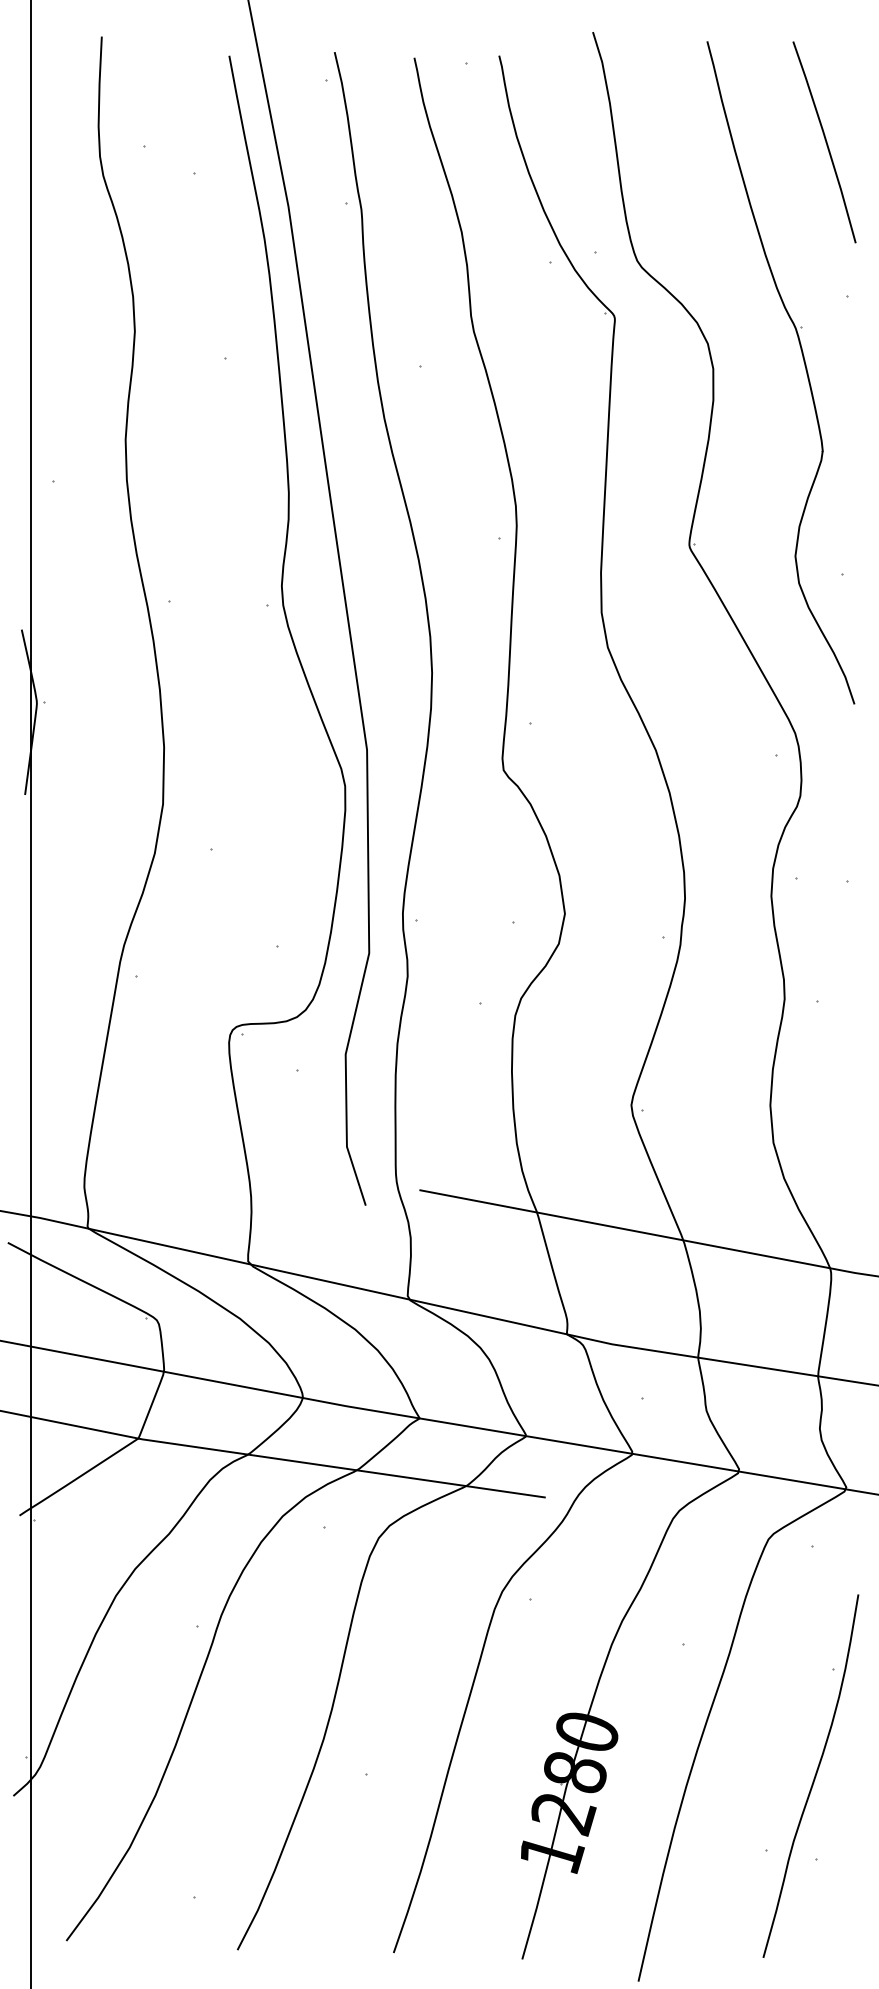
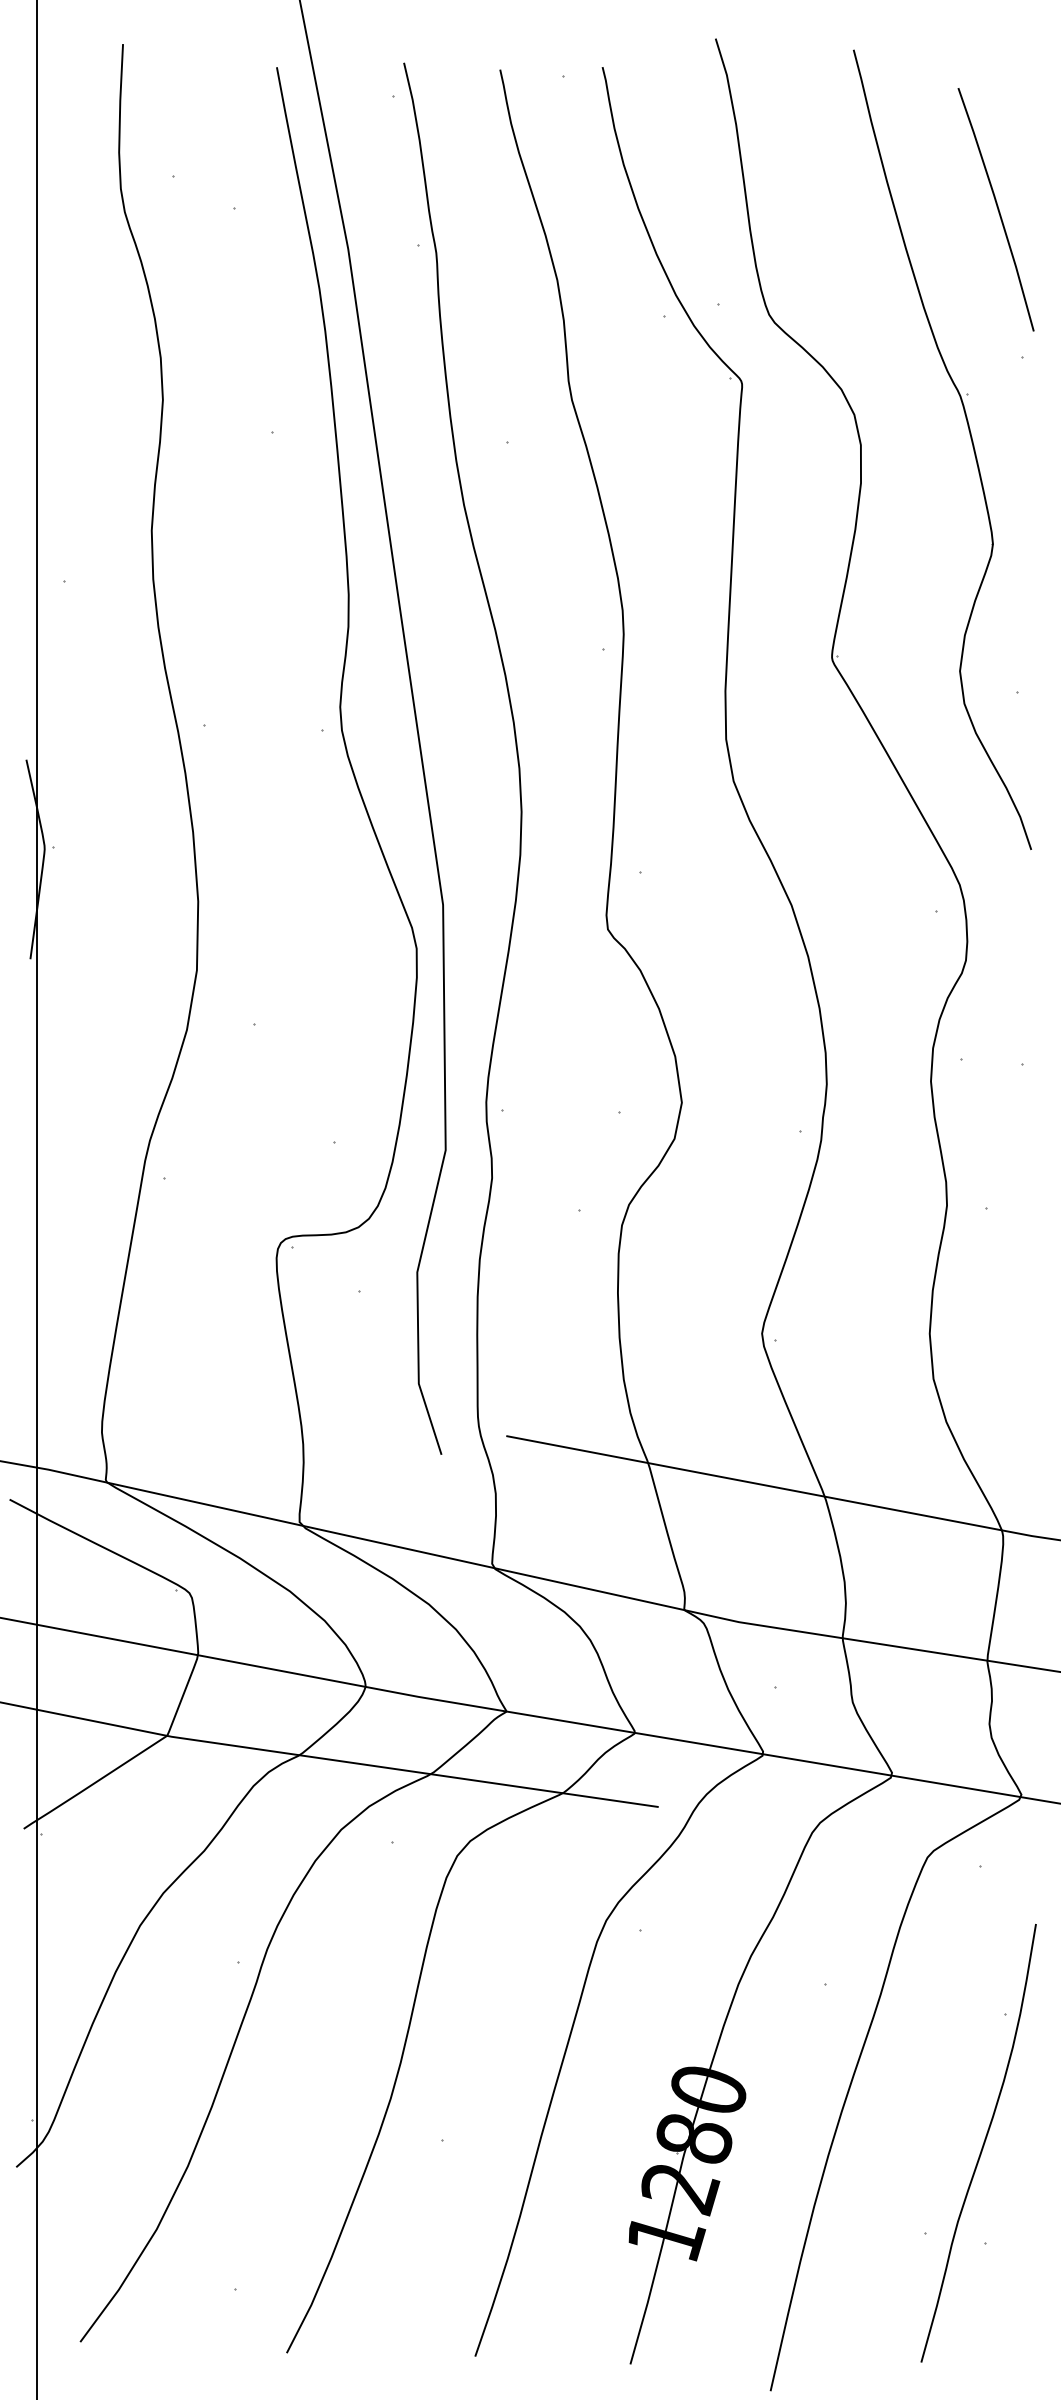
line: (825, 142) -> (997, 209), moved

